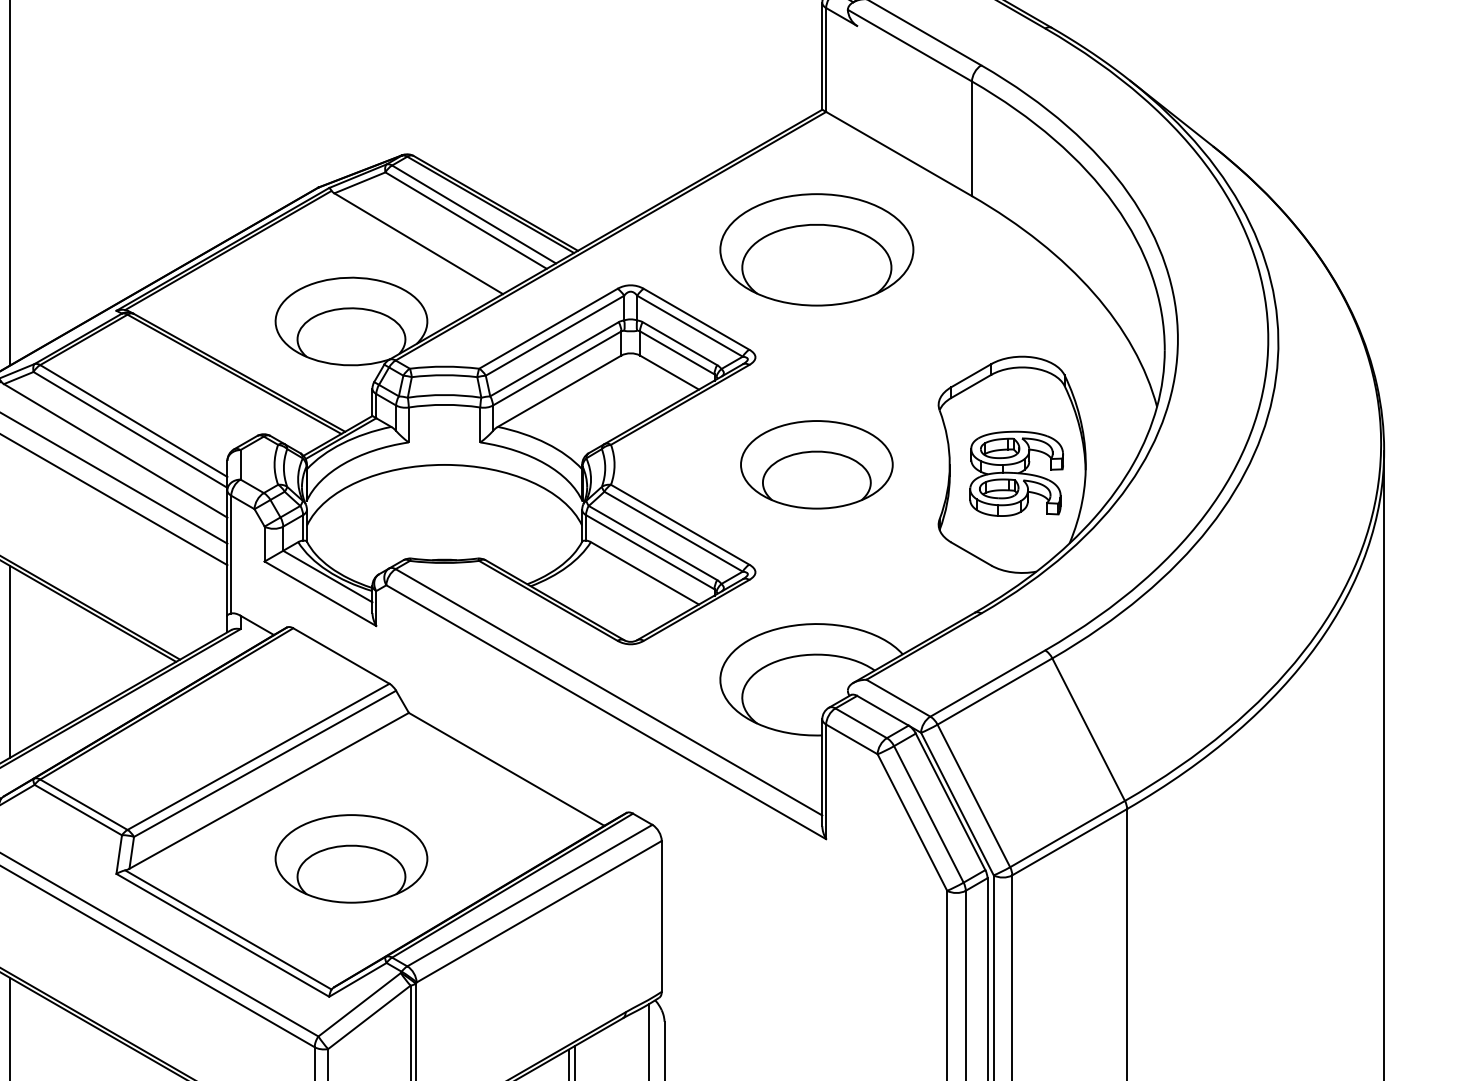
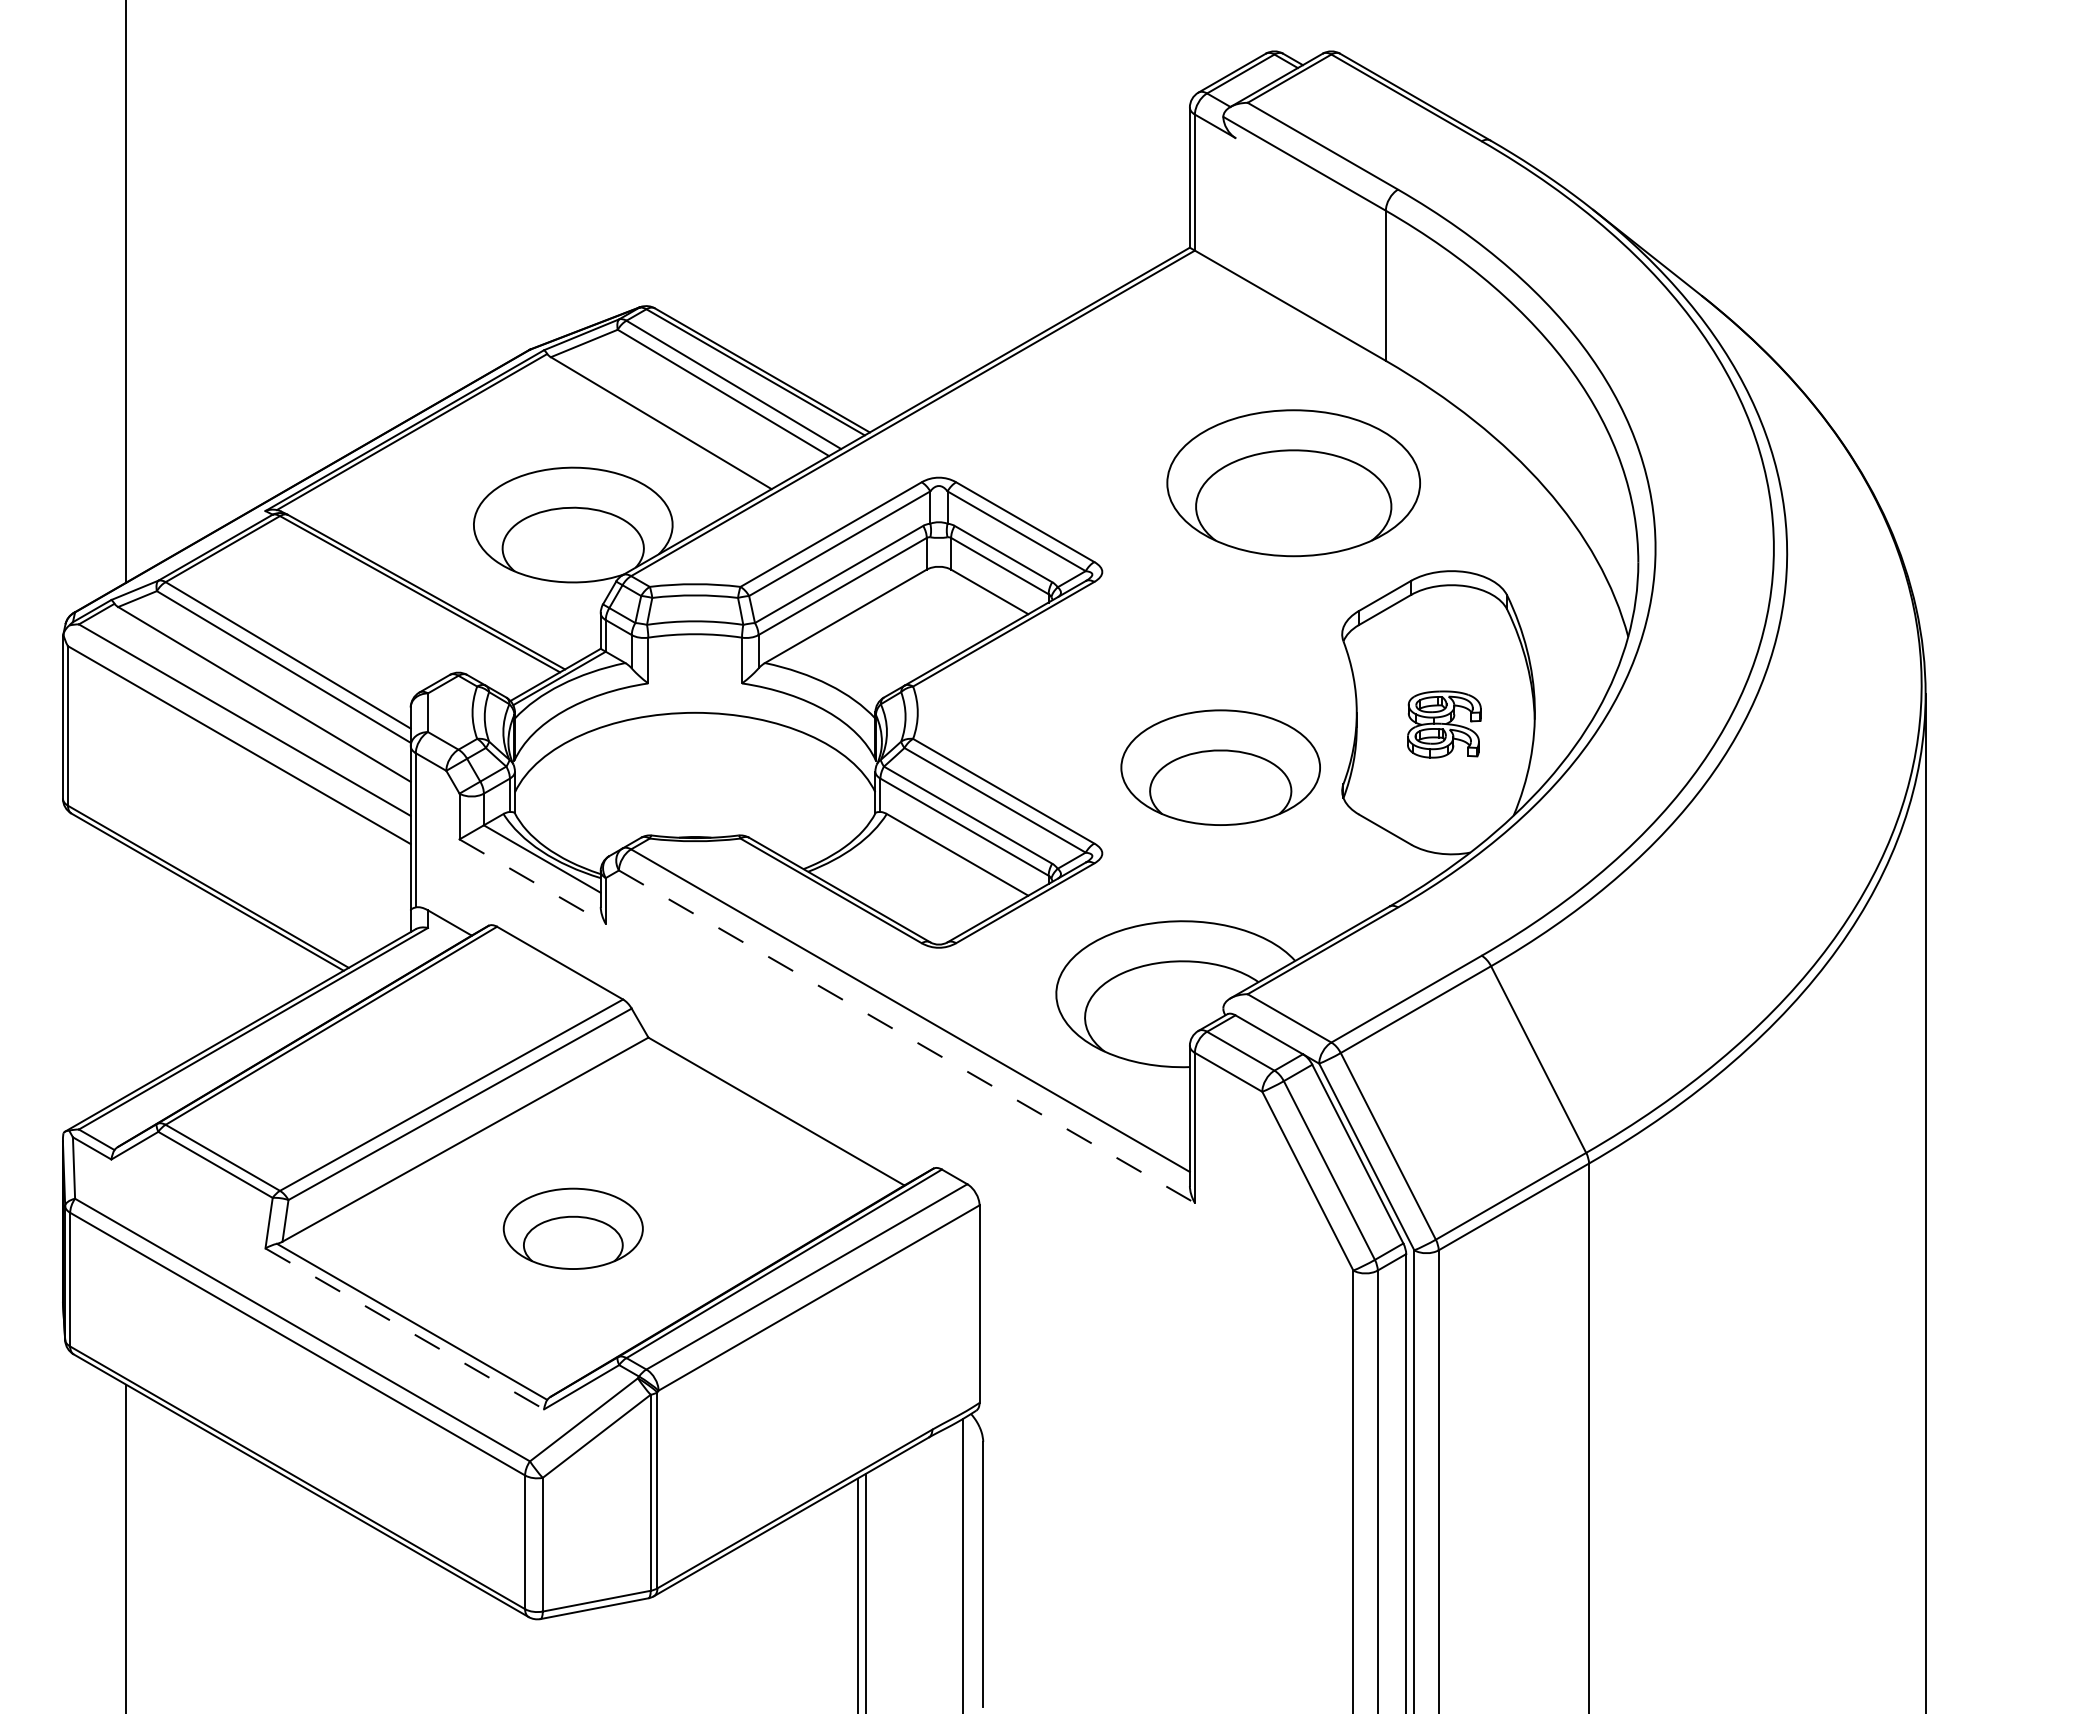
part: (816, 250) -> (1293, 483), moved
part: (816, 464) -> (1220, 767), moved
part: (1016, 473) -> (1444, 724), size x0.6
line: (321, 593) -> (533, 881), solid -> dashed
line: (10, 661) -> (126, 970), removed
line: (605, 712) -> (906, 1036), solid -> dashed
part: (351, 858) -> (573, 1228), size x0.7
line: (222, 935) -> (404, 1328), solid -> dashed

